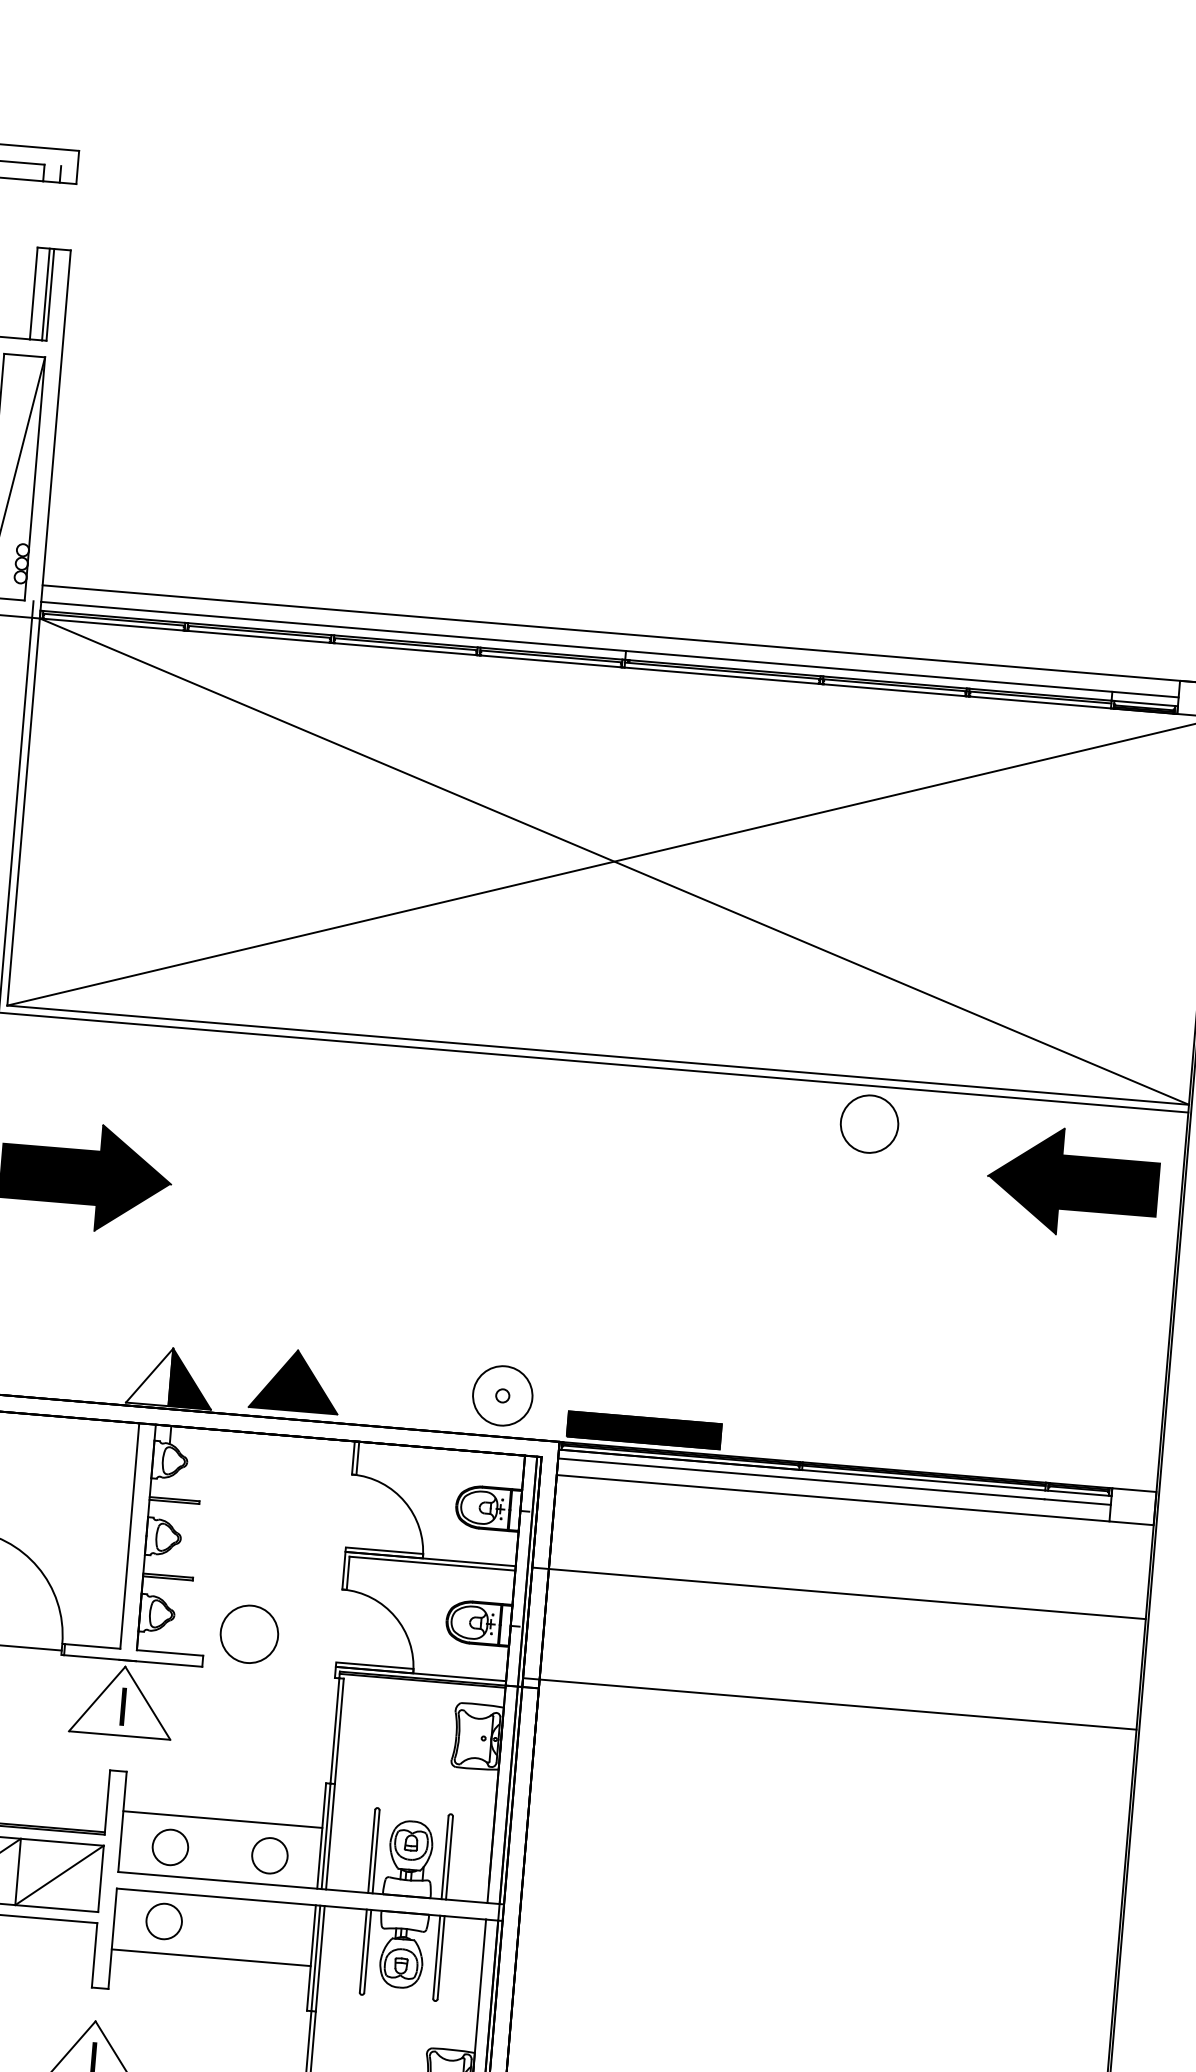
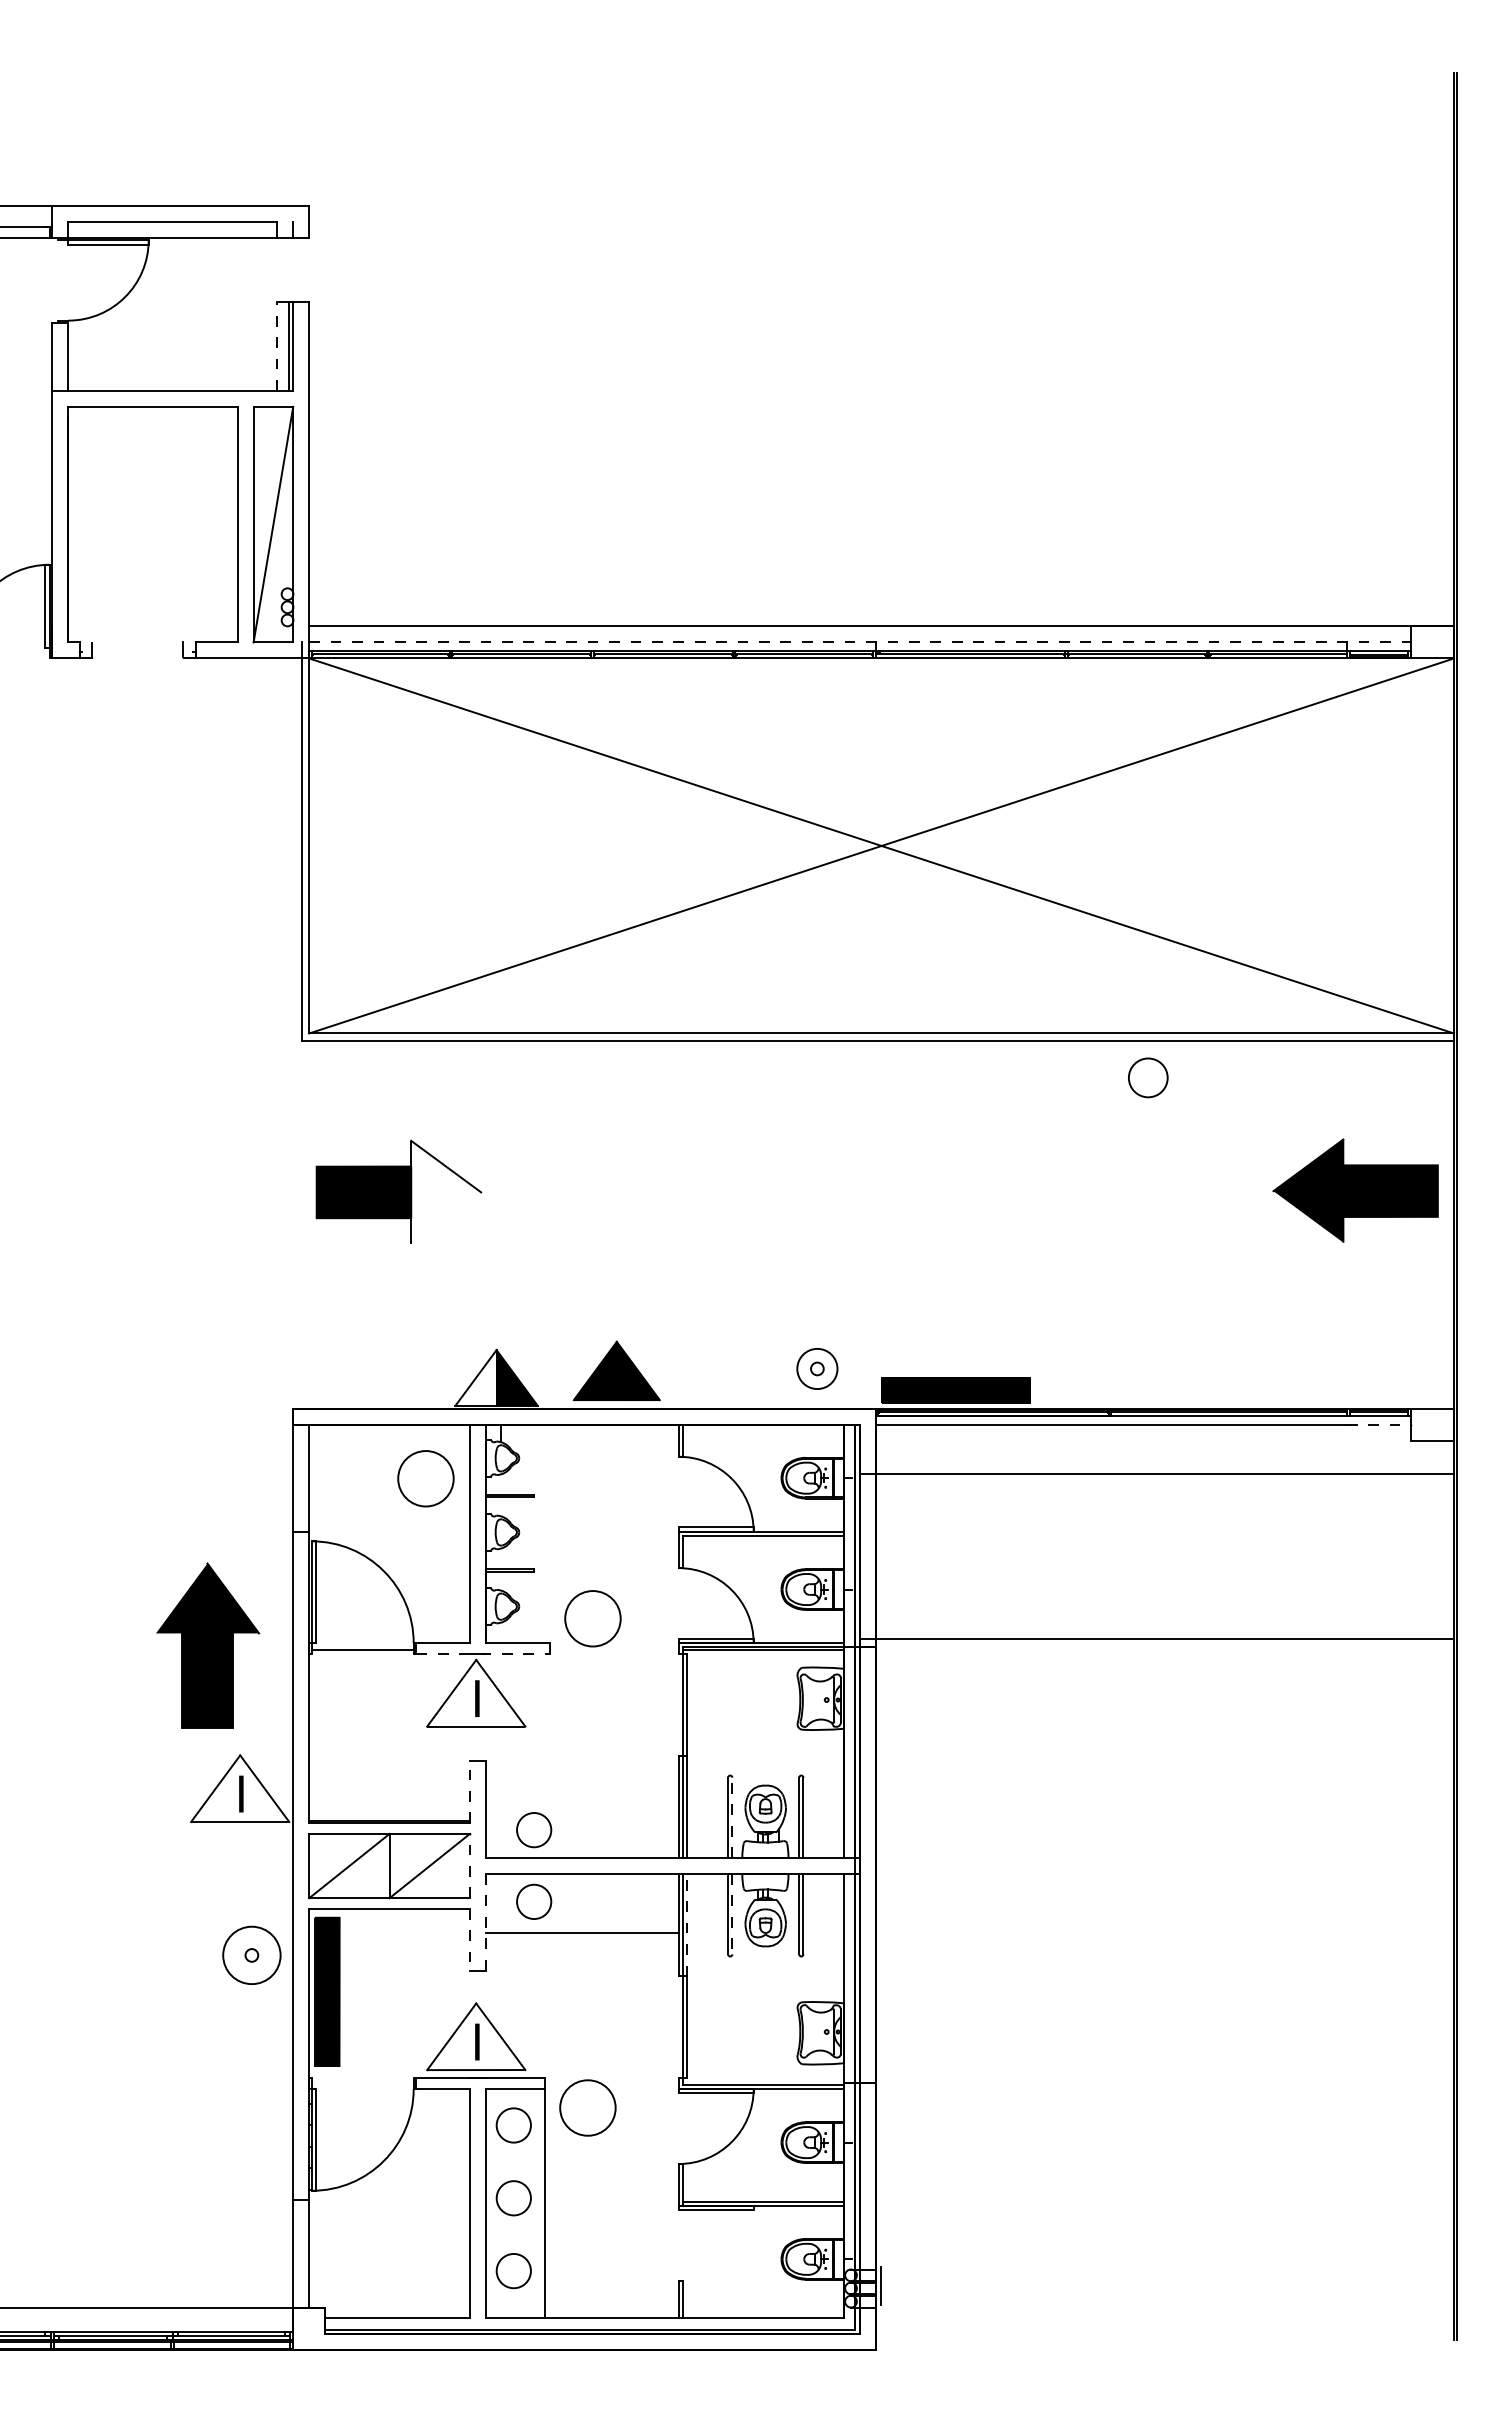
line: (34, 292) -> (277, 345), solid -> dashed
line: (610, 649) -> (860, 642), solid -> dashed
circle: (869, 1123) -> (1148, 1077), size x0.7
fill: (135, 1180) -> (446, 1191), removed
part: (1072, 1182) -> (1355, 1190), moved
circle: (502, 1395) -> (817, 1368), size x0.7
circle: (88, 1475) -> (425, 1478), added
line: (833, 1498) -> (1143, 1440), removed
line: (1078, 1501) -> (1379, 1424), solid -> dashed
line: (838, 1593) -> (1156, 1473), moved
line: (133, 1660) -> (483, 1653), solid -> dashed
line: (107, 1801) -> (469, 1791), solid -> dashed
line: (221, 1819) -> (581, 1799), removed
line: (376, 1851) -> (732, 1817), solid -> dashed
circle: (269, 1856) -> (630, 1830), removed
line: (100, 1878) -> (469, 1865), solid -> dashed
line: (112, 1938) -> (485, 1922), solid -> dashed
line: (367, 1951) -> (732, 1914), solid -> dashed
line: (94, 1955) -> (469, 1940), solid -> dashed
line: (320, 1958) -> (687, 1924), solid -> dashed

